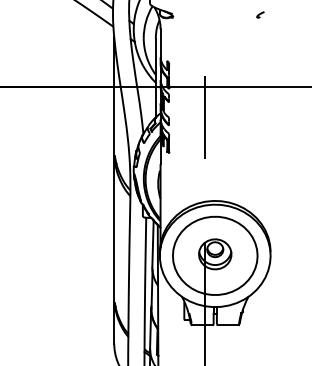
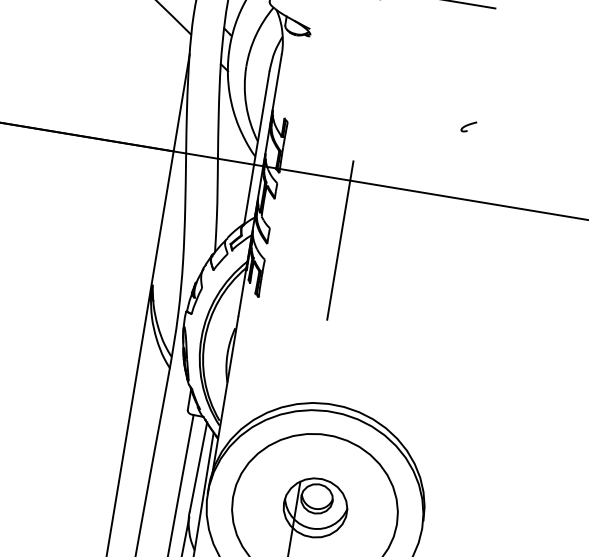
curve: (260, 14) -> (468, 125), moved

